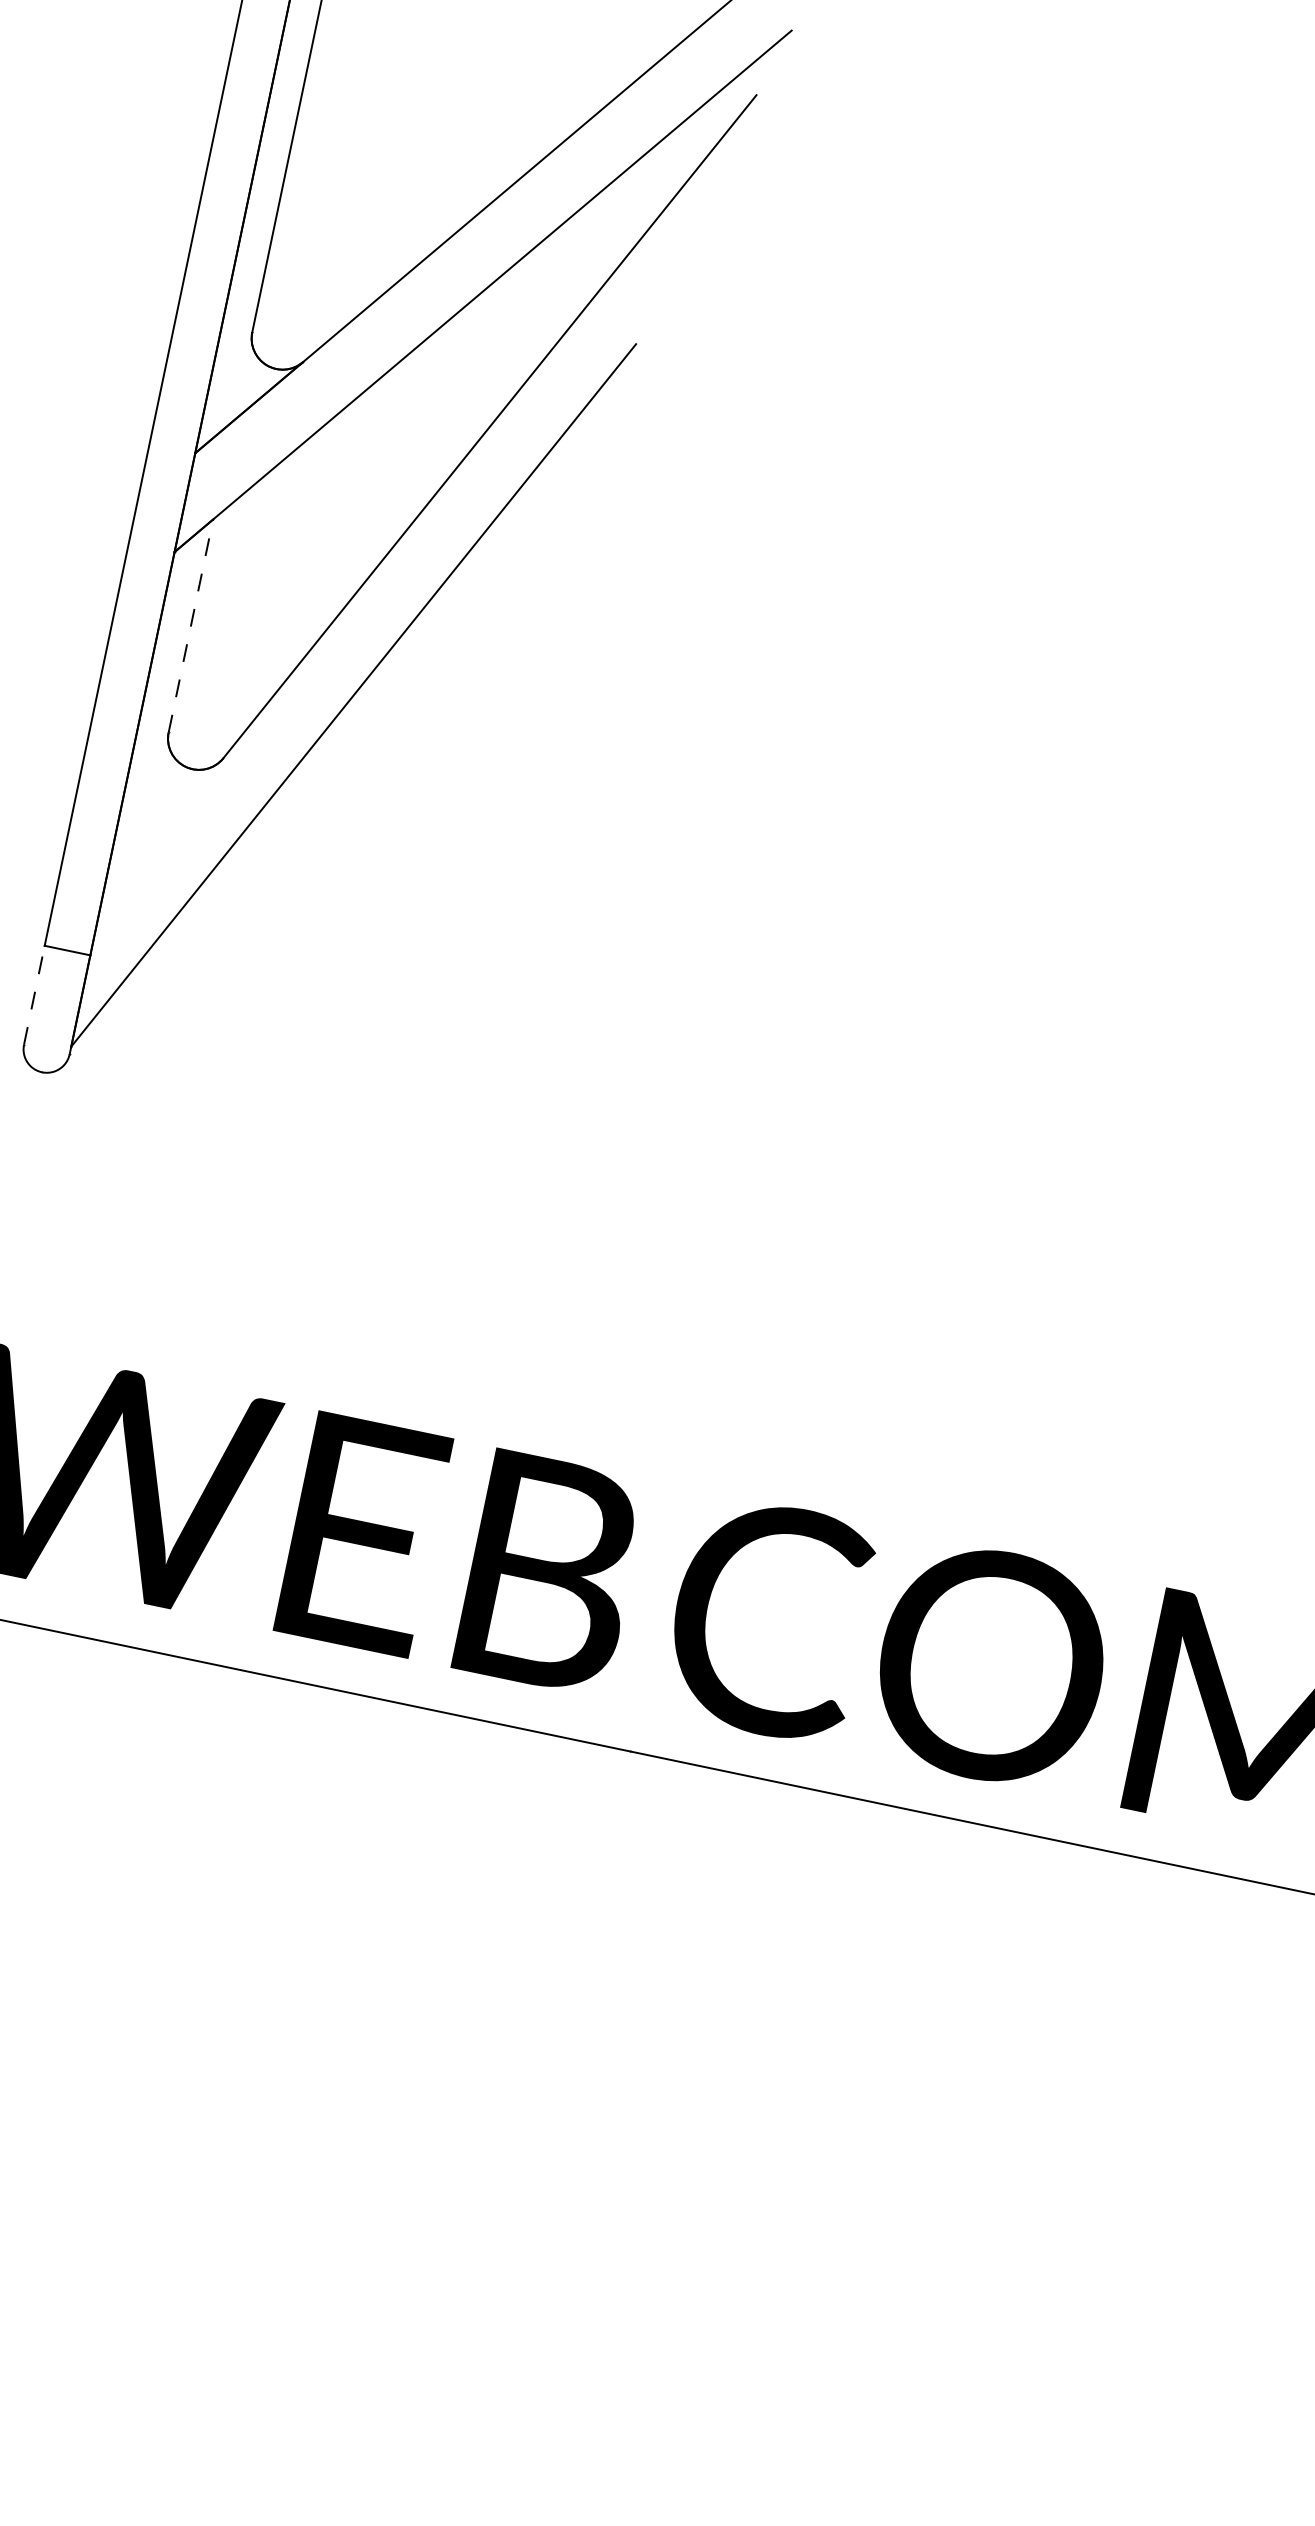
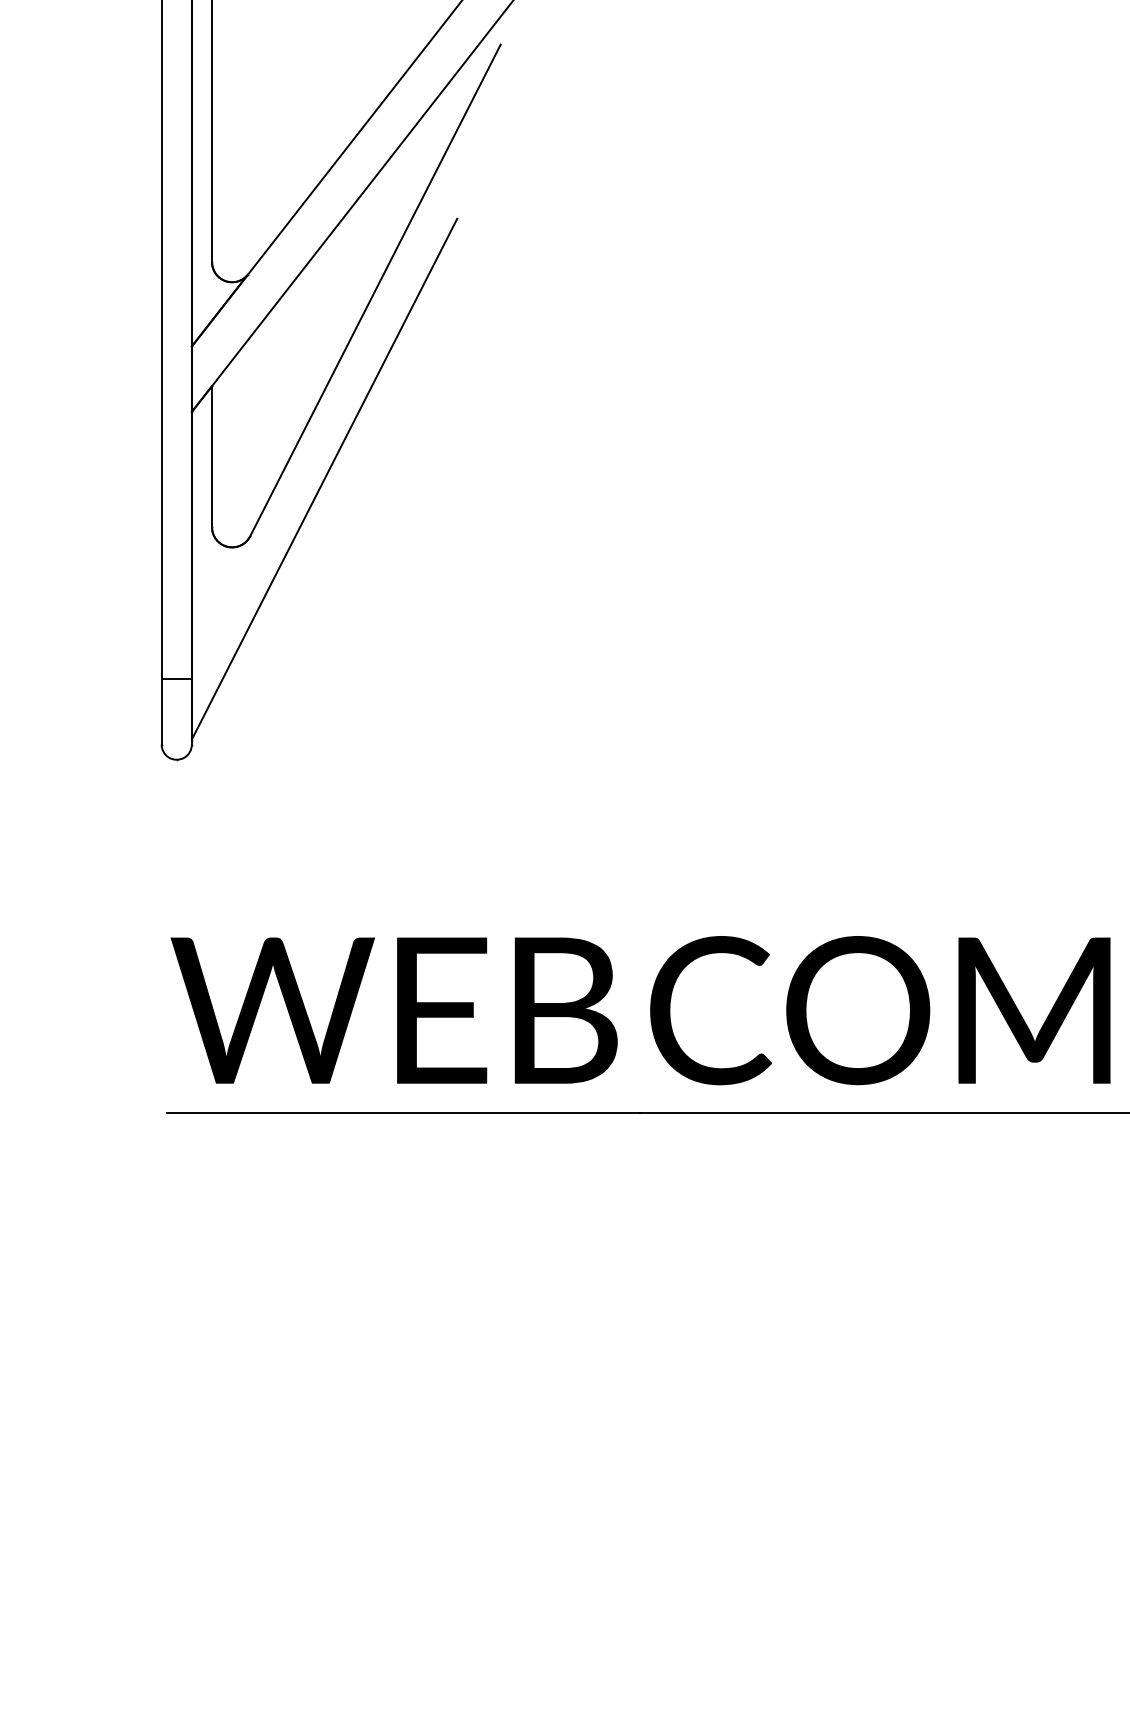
line: (191, 625) -> (212, 456), dashed -> solid
line: (34, 994) -> (161, 711), dashed -> solid

